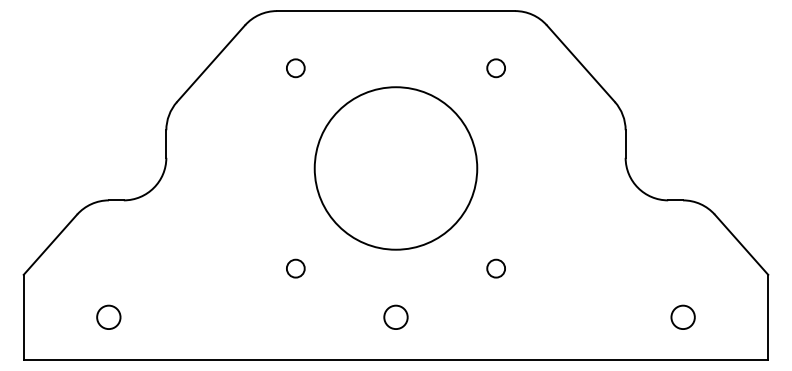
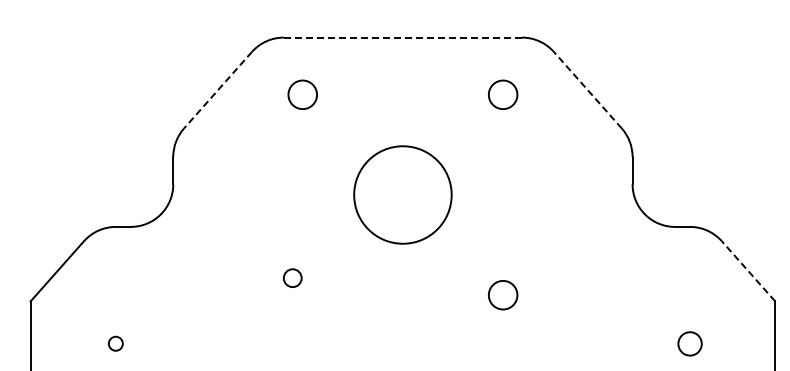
line: (395, 11) -> (402, 38), solid -> dashed
line: (580, 63) -> (587, 90), solid -> dashed
line: (210, 64) -> (217, 91), solid -> dashed
circle: (295, 68) -> (302, 95), size x1.6
circle: (496, 68) -> (503, 95), size x1.6
circle: (395, 168) -> (402, 195), size x0.6
line: (741, 244) -> (748, 271), solid -> dashed
circle: (295, 268) -> (292, 278), moved
circle: (496, 268) -> (503, 295), size x1.6
circle: (108, 316) -> (115, 343), size x0.6
circle: (395, 316) -> (402, 343), removed

